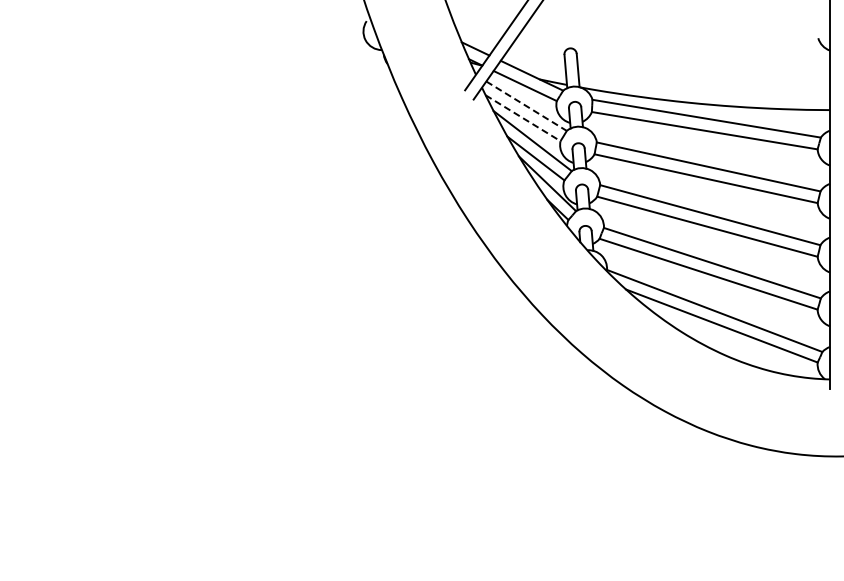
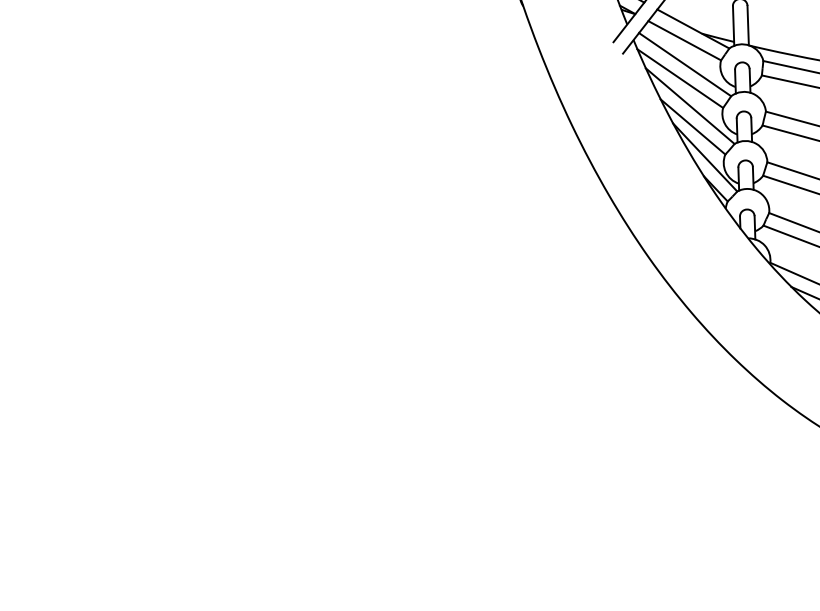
line: (526, 106) -> (685, 64), dashed -> solid
line: (523, 118) -> (680, 78), dashed -> solid

